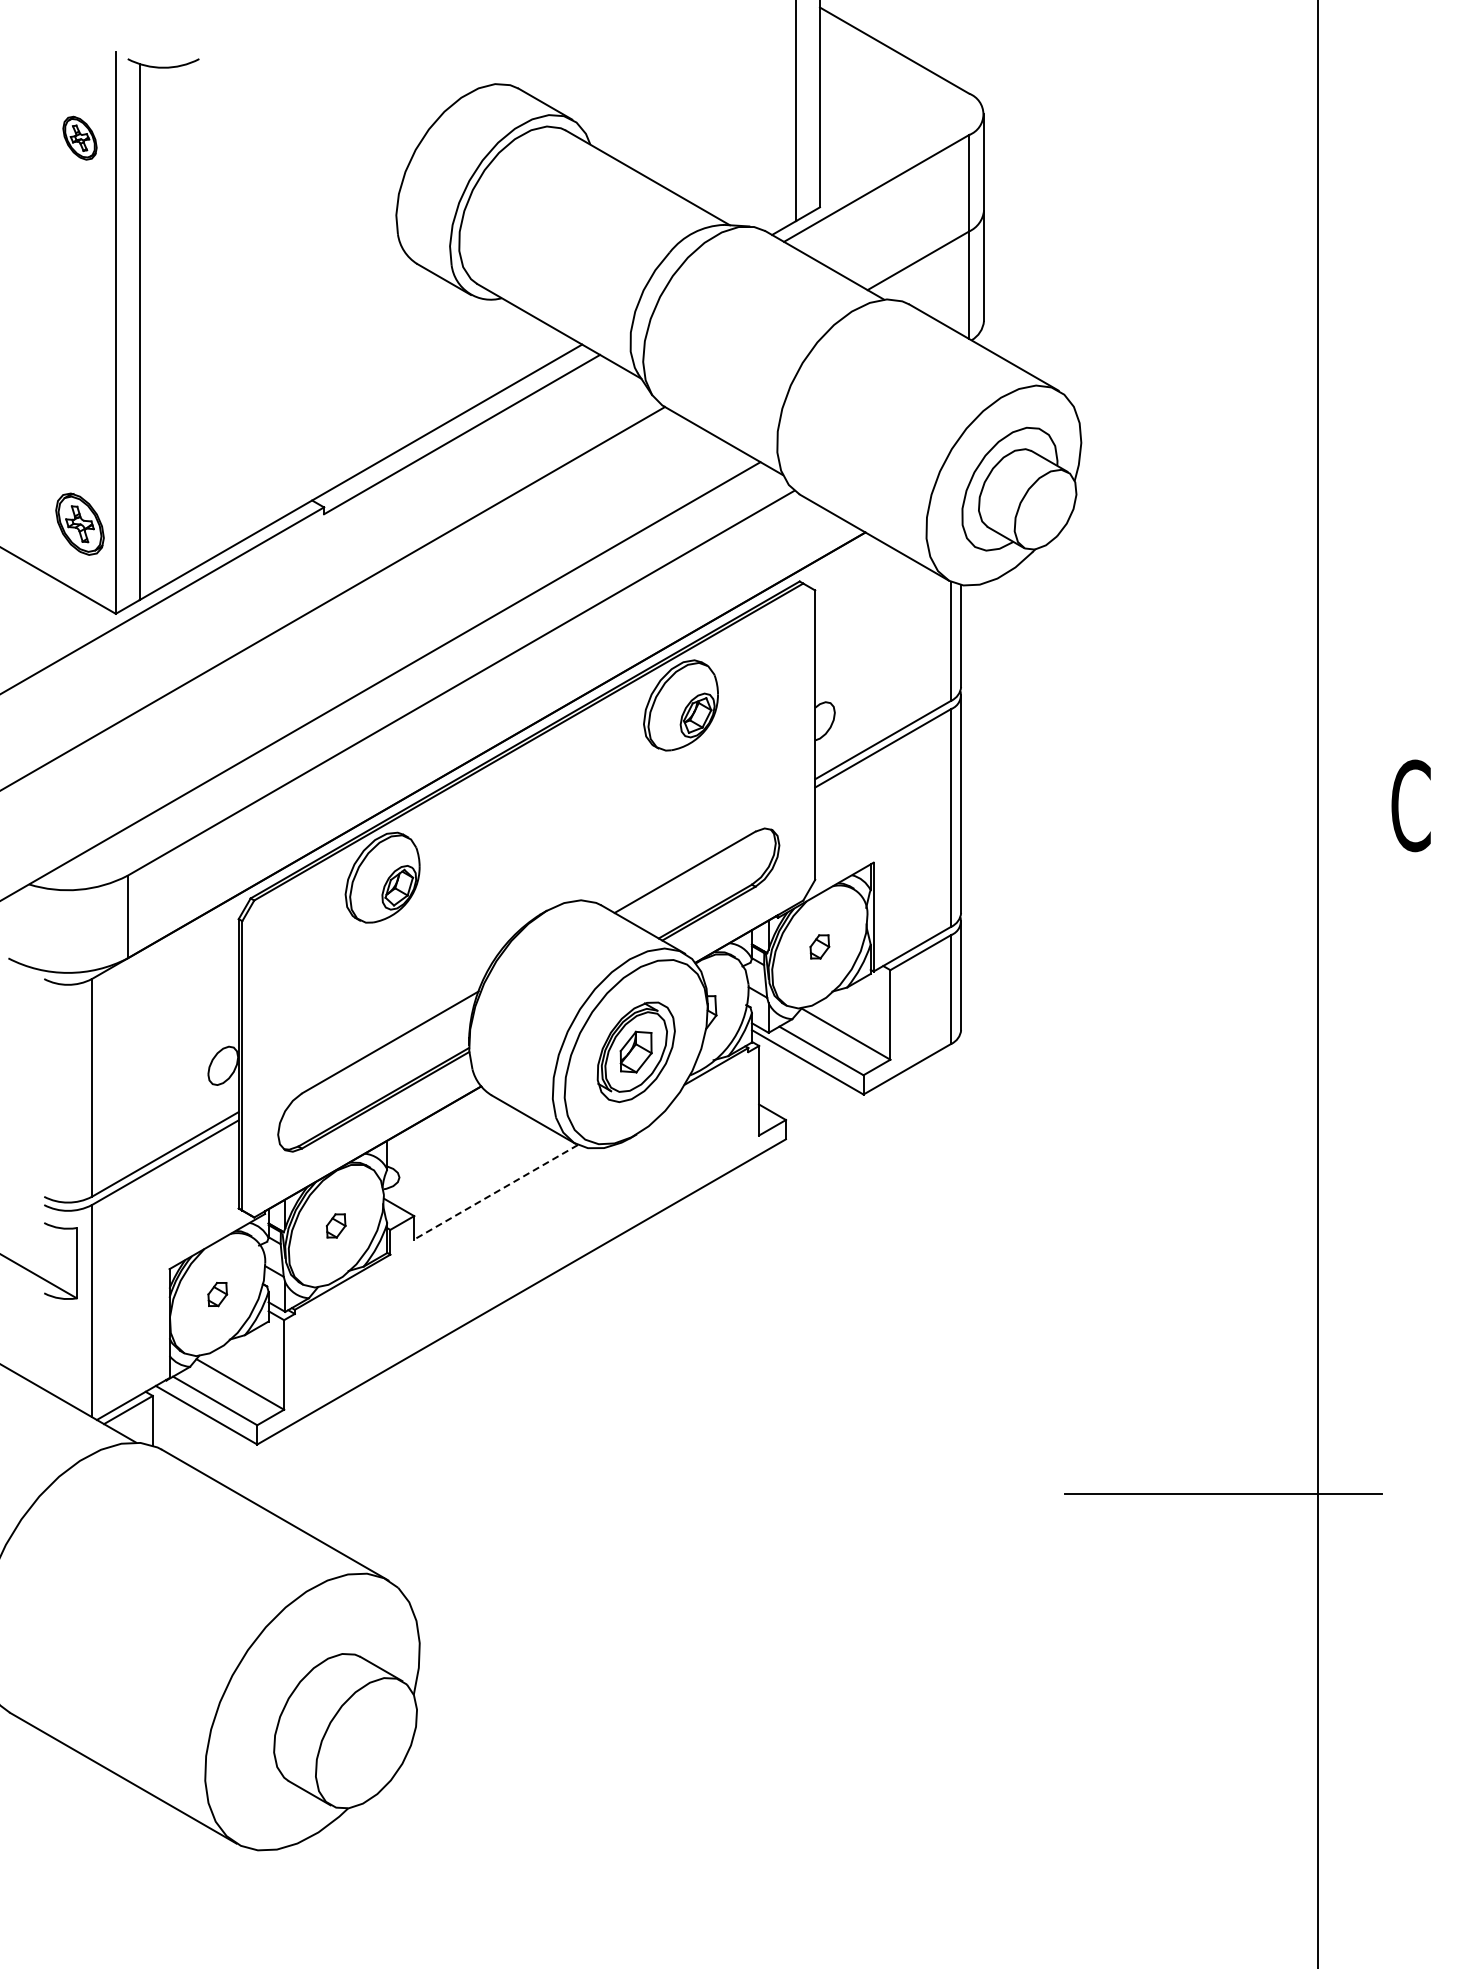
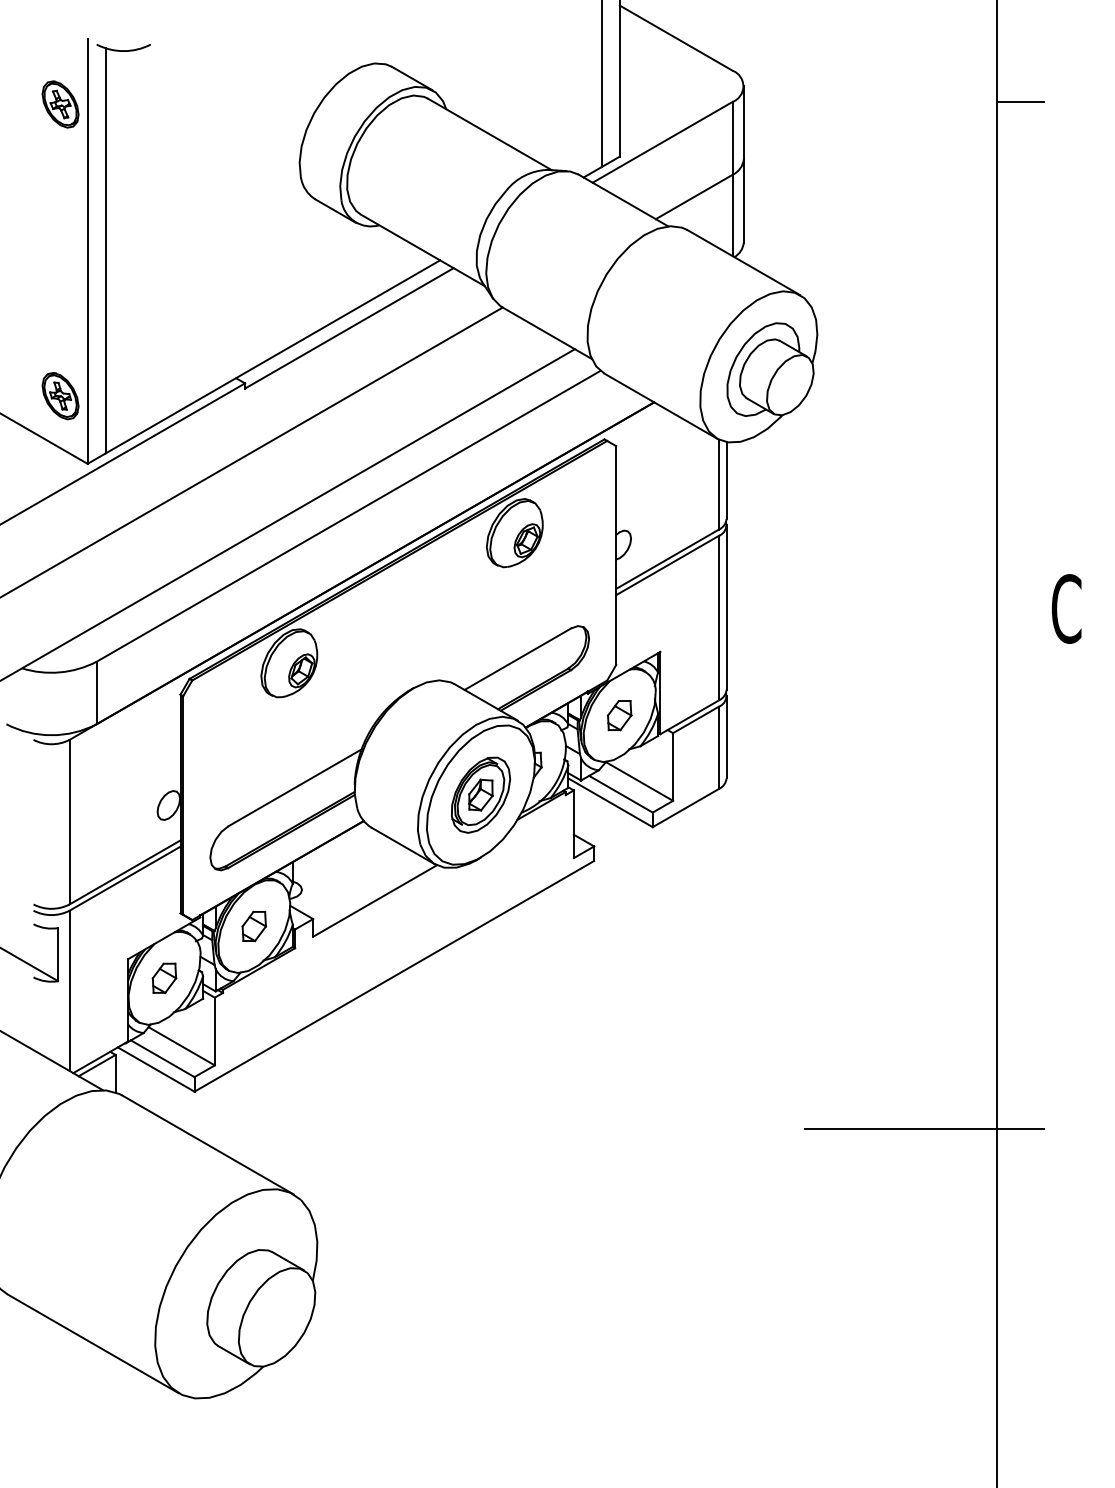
line: (1349, 134) -> (1020, 101), added
part: (79, 137) -> (60, 103), size x1.43
part: (819, 946) -> (619, 715), size x1.67
line: (496, 1192) -> (375, 901), dashed -> solid
part: (335, 1225) -> (253, 926), size x1.67
part: (217, 1294) -> (164, 978), size x1.67

